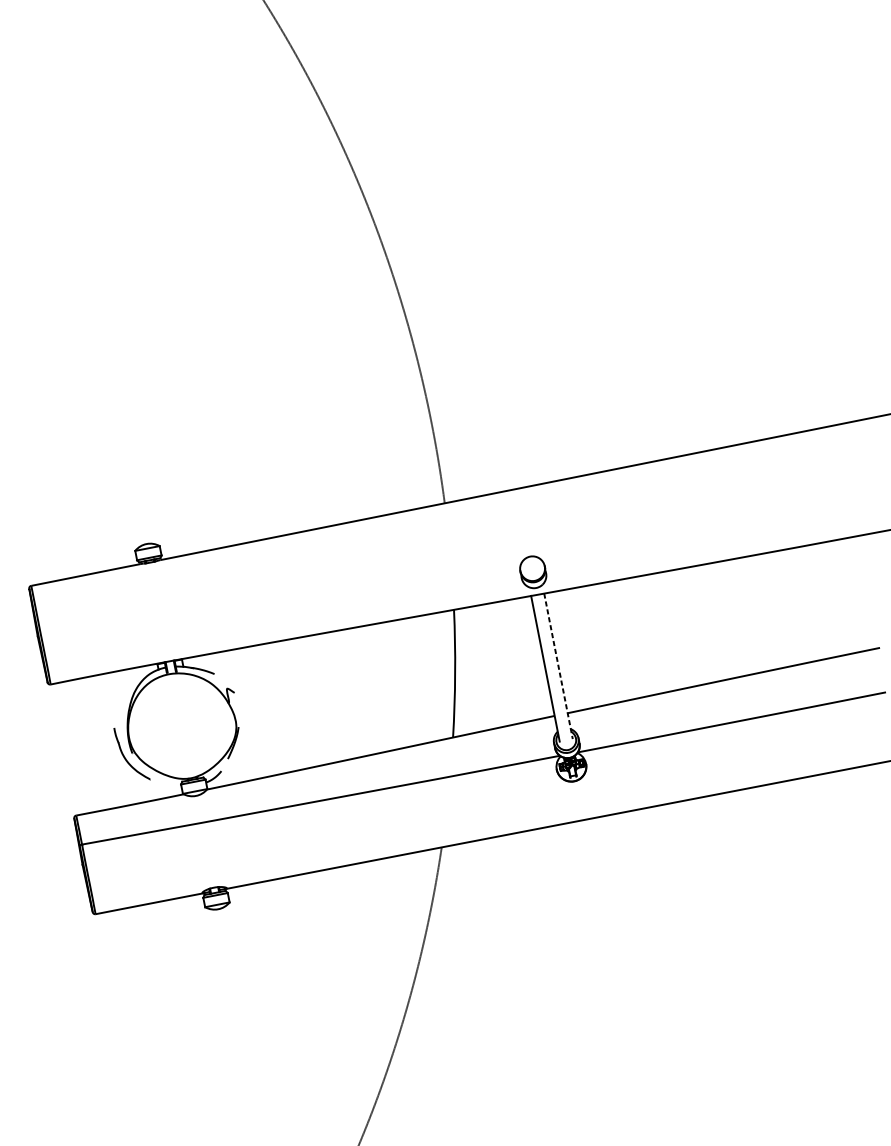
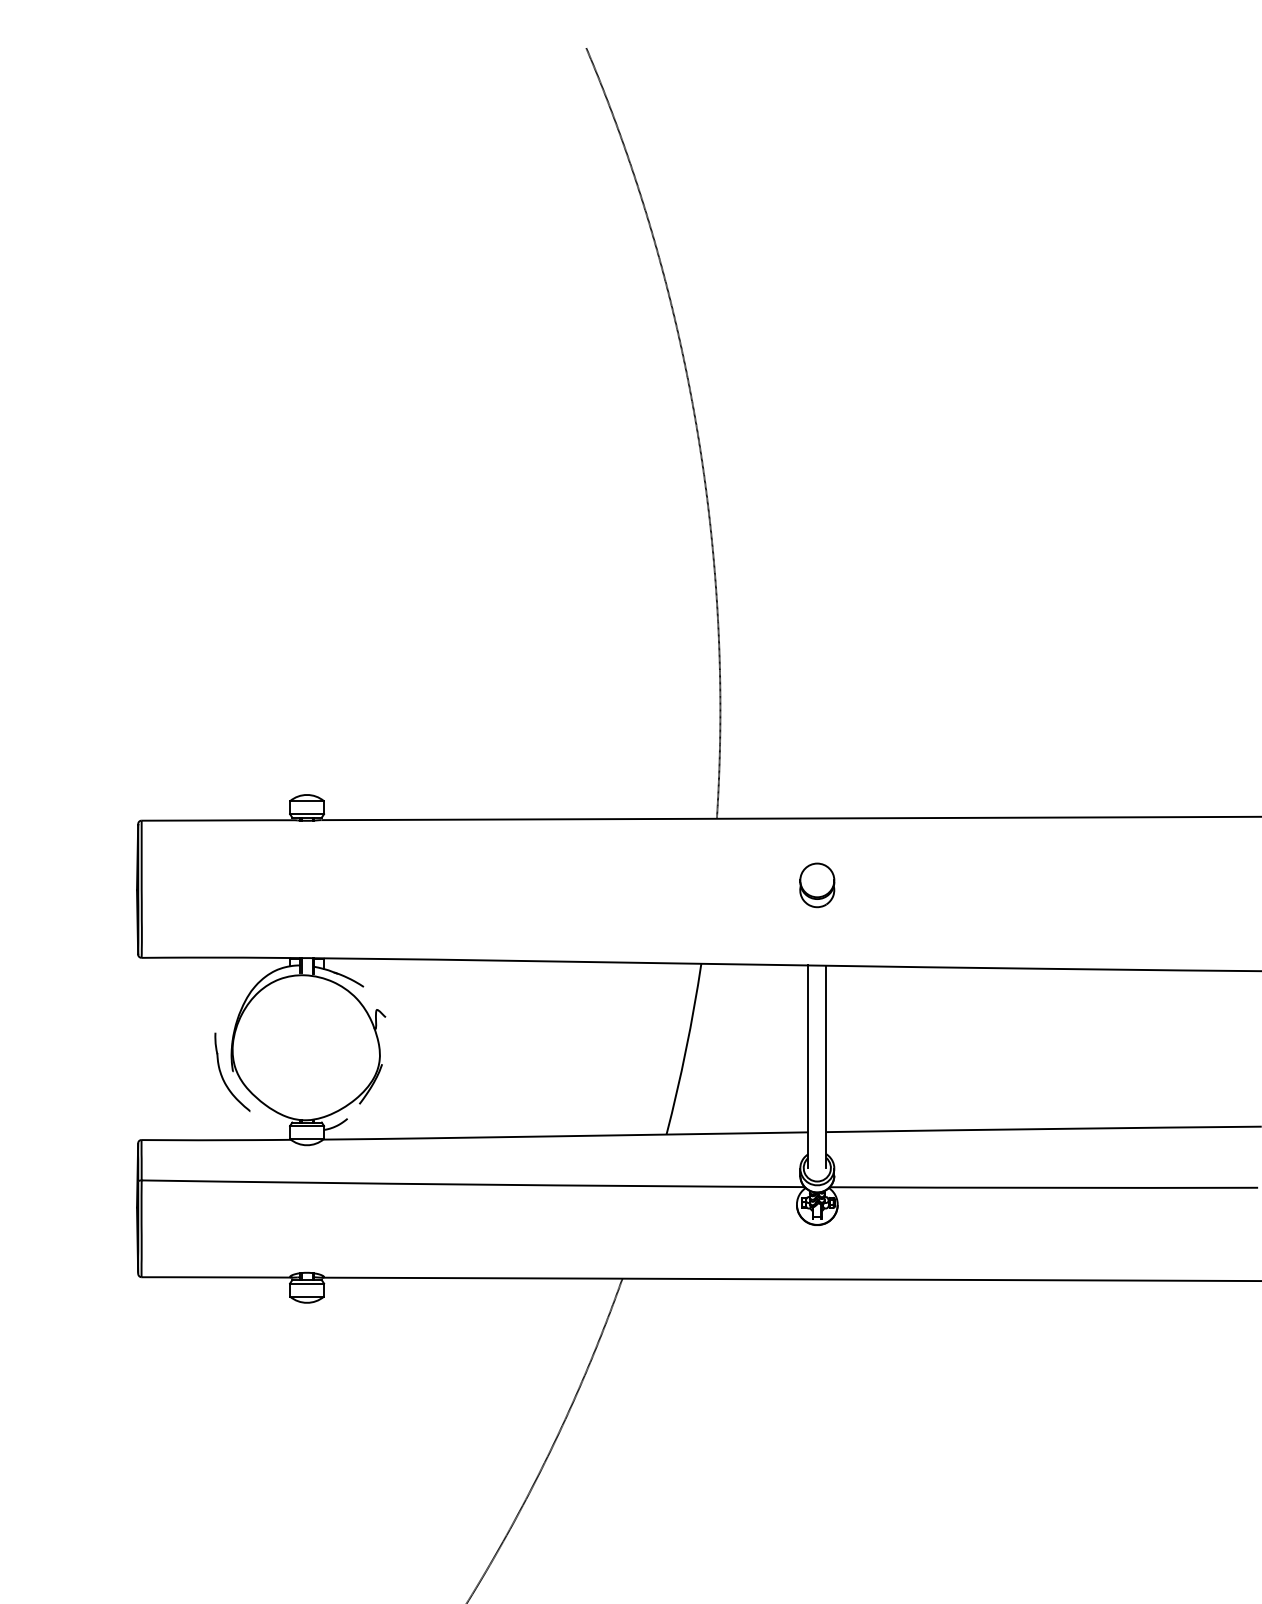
part: (533, 572) -> (817, 885), moved
line: (558, 666) -> (826, 1067), dashed -> solid

